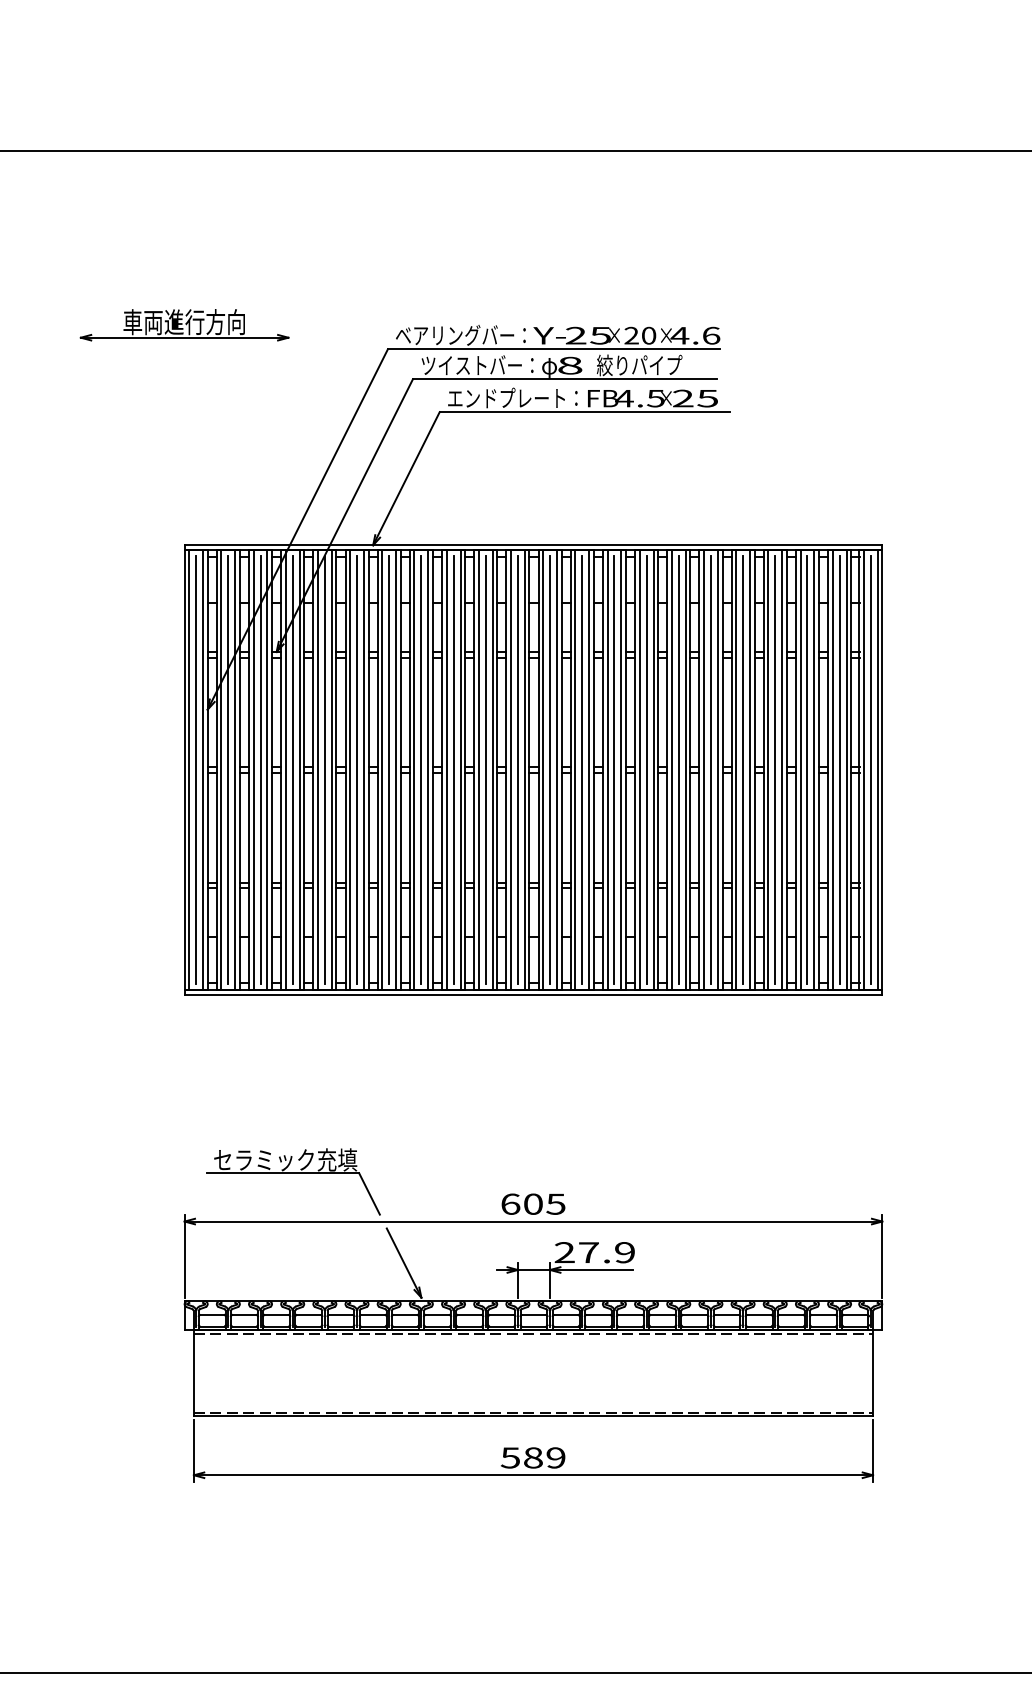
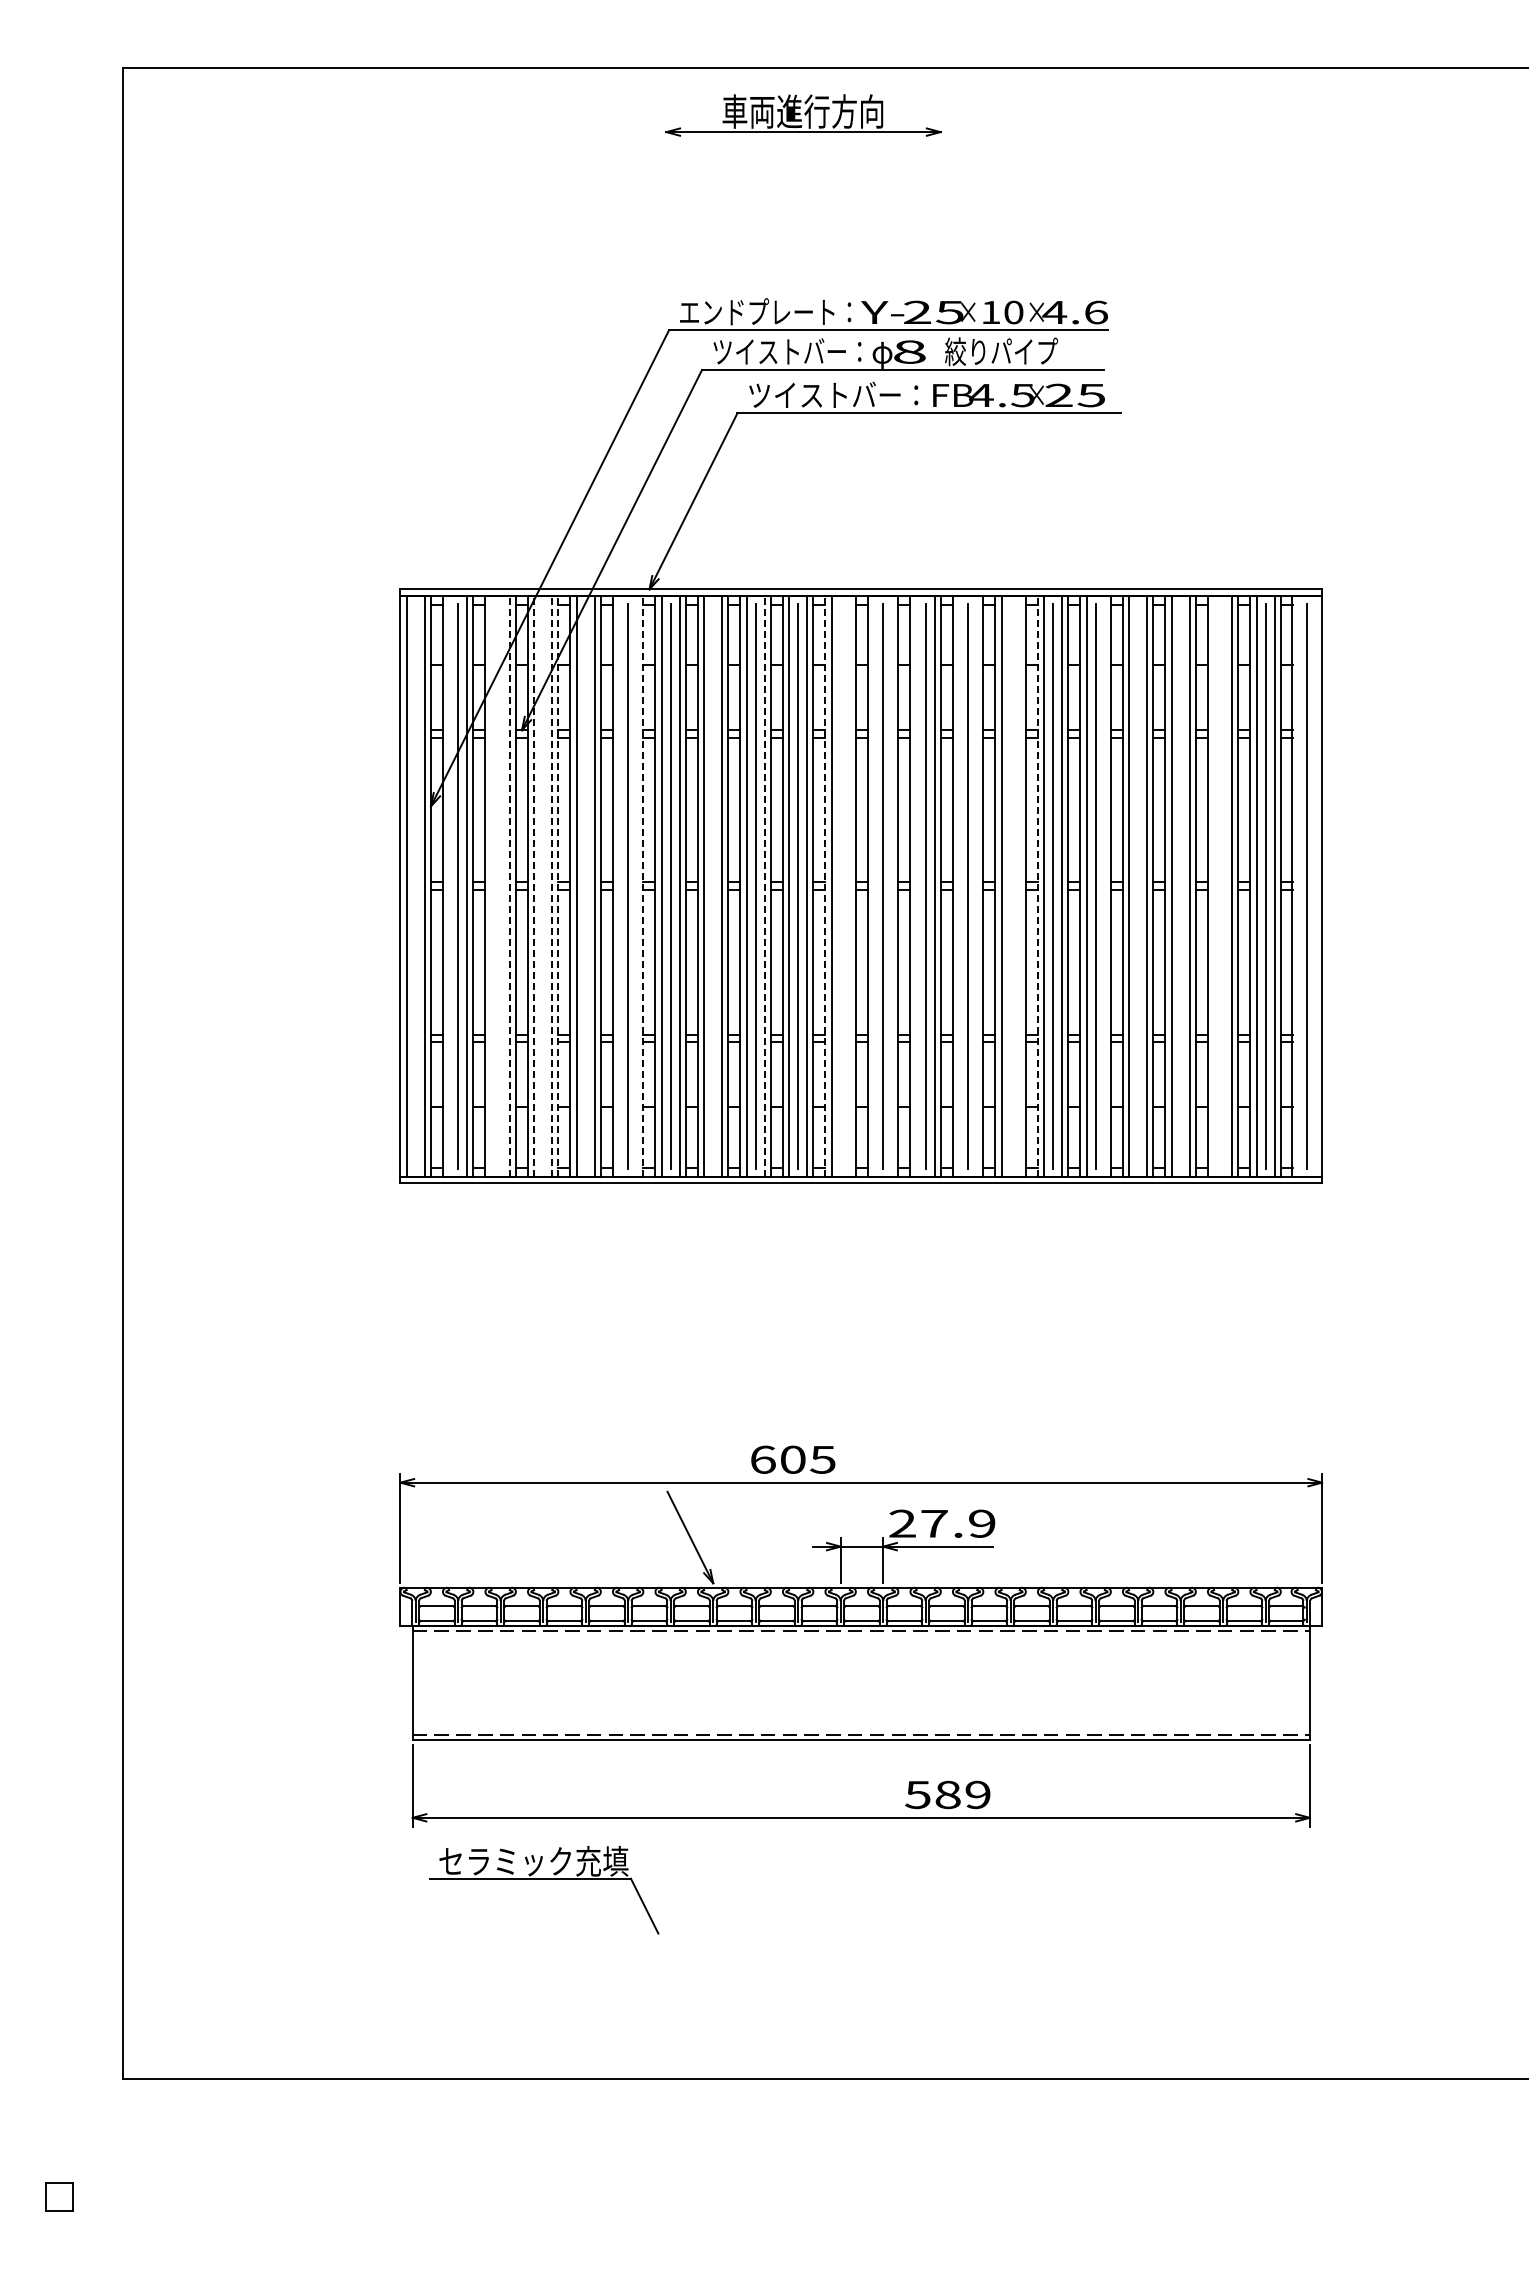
part: (184, 325) -> (803, 115), moved
text: (454, 334) -> (757, 311), ベアリングバー： -> エンドプレート：
text: (631, 334) -> (990, 311), 20 -> 10
text: (512, 397) -> (833, 394), エンドプレート： -> ツイストバー：
line: (196, 769) -> (415, 885), removed
line: (260, 769) -> (500, 885), removed
line: (267, 769) -> (509, 885), solid -> dashed
line: (286, 769) -> (534, 885), solid -> dashed
line: (292, 769) -> (543, 885), removed
line: (299, 769) -> (552, 885), solid -> dashed
line: (304, 769) -> (558, 885), solid -> dashed
line: (324, 769) -> (585, 885), removed
line: (368, 769) -> (643, 885), solid -> dashed
line: (421, 769) -> (713, 885), removed
line: (460, 769) -> (764, 885), solid -> dashed
line: (506, 769) -> (825, 885), solid -> dashed
line: (517, 769) -> (840, 885), removed
line: (646, 769) -> (1010, 885), removed
line: (666, 769) -> (1037, 885), solid -> dashed
line: (743, 769) -> (1138, 885), removed
line: (775, 769) -> (1180, 885), removed
line: (807, 769) -> (1223, 885), removed
line: (221, 770) -> (449, 886), removed
line: (253, 770) -> (491, 886), removed
line: (350, 770) -> (619, 886), removed
line: (364, 770) -> (637, 886), removed
line: (524, 770) -> (849, 886), removed
line: (543, 770) -> (874, 886), removed
line: (557, 770) -> (892, 886), removed
line: (575, 770) -> (916, 886), removed
line: (607, 770) -> (959, 886), removed
line: (621, 770) -> (977, 886), removed
line: (653, 770) -> (1019, 886), removed
line: (717, 770) -> (1104, 886), removed
line: (800, 770) -> (1214, 886), removed
line: (863, 770) -> (1297, 886), removed
line: (877, 770) -> (1315, 886), removed
part: (293, 1173) -> (544, 1879), moved
text: (533, 1204) -> (793, 1459), moved
text: (532, 1457) -> (947, 1794), moved

